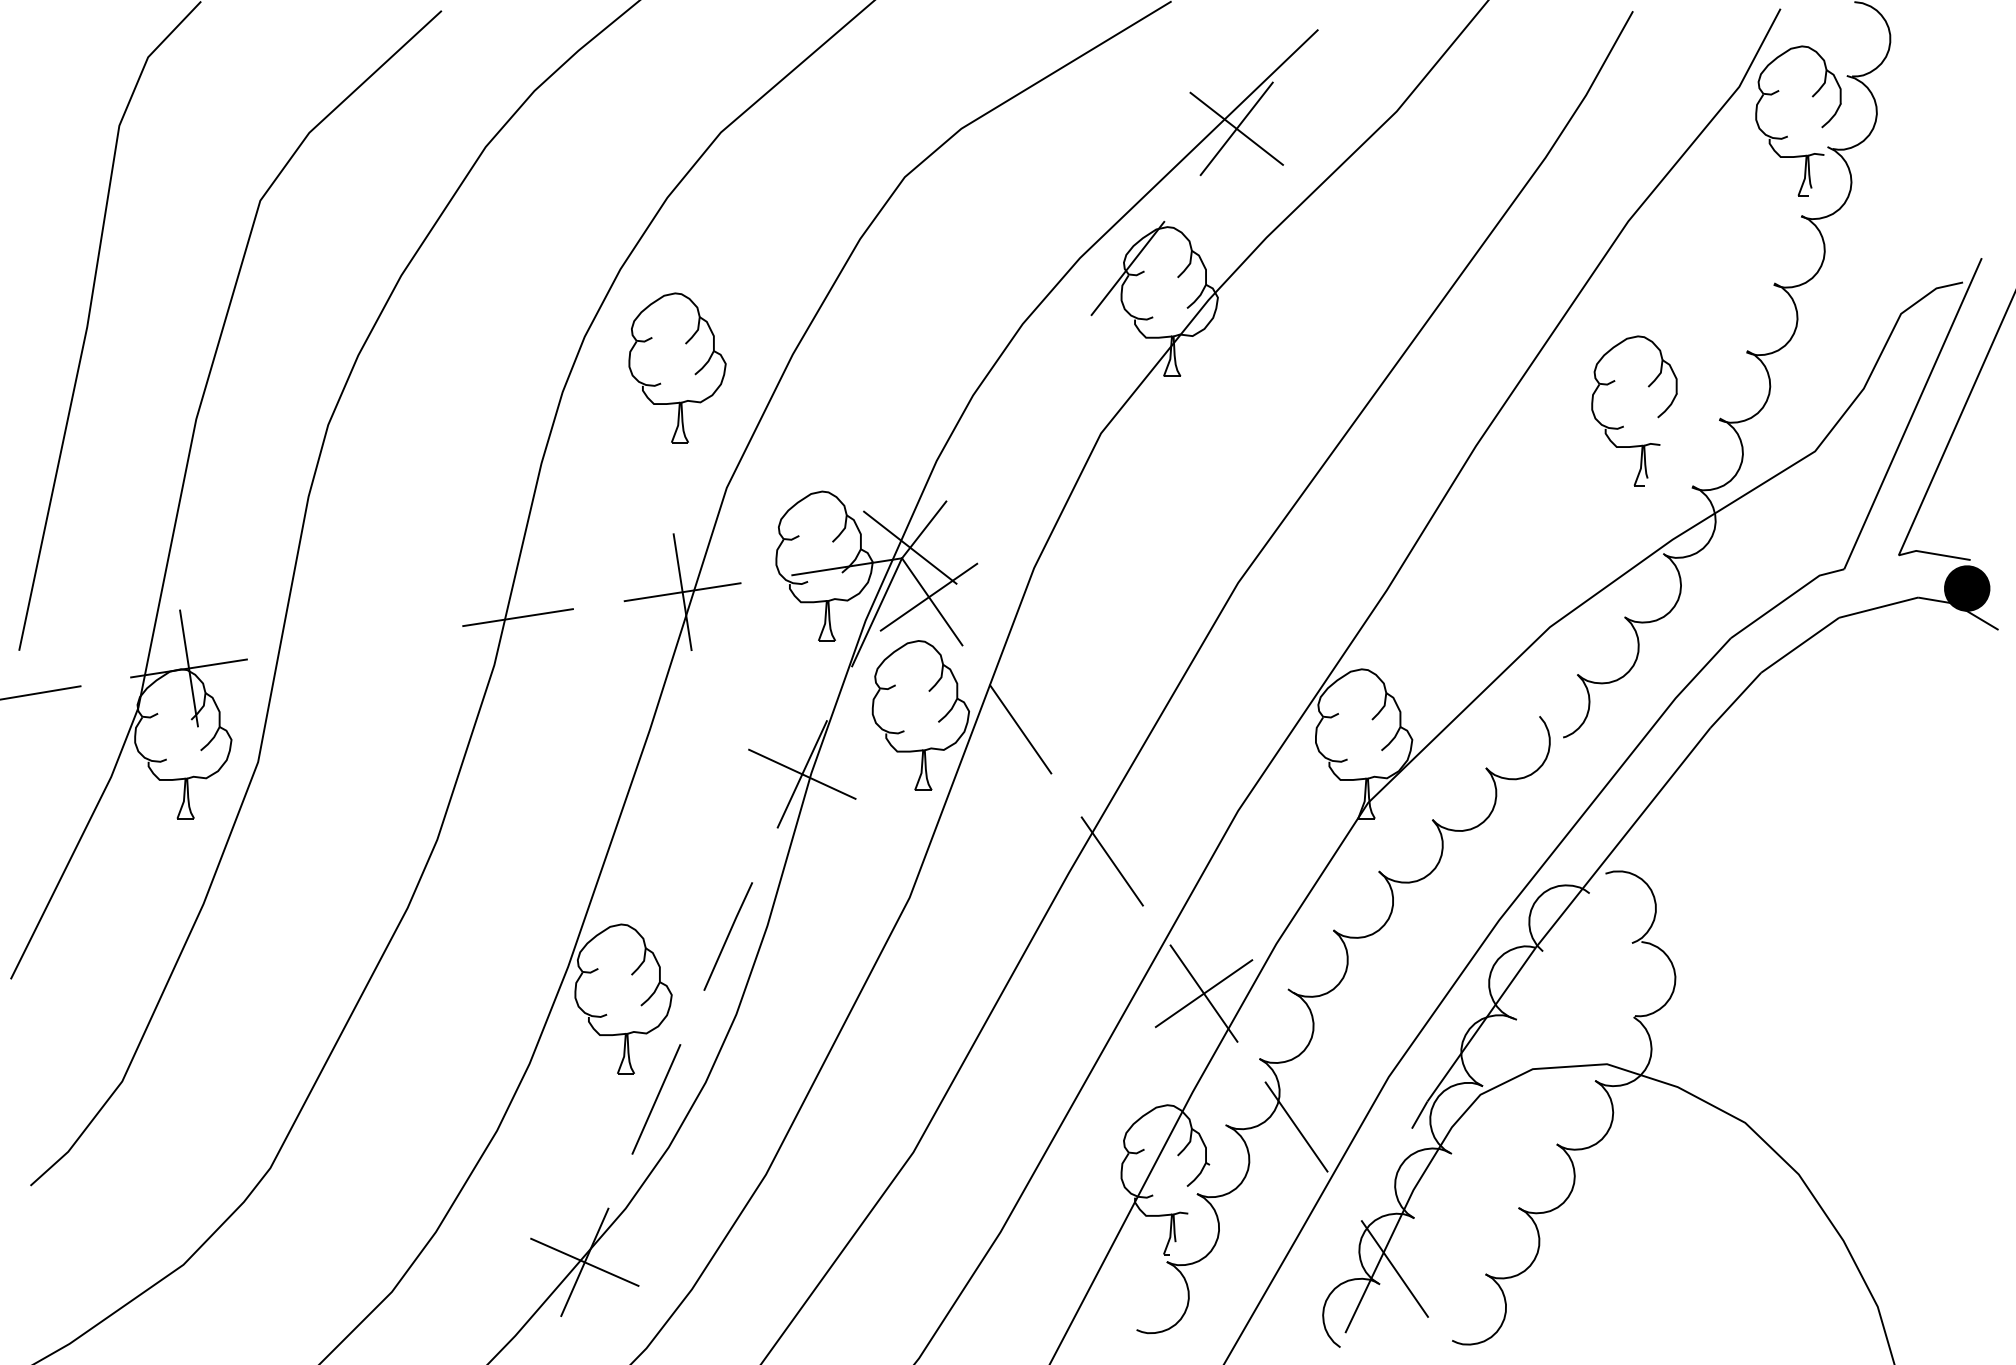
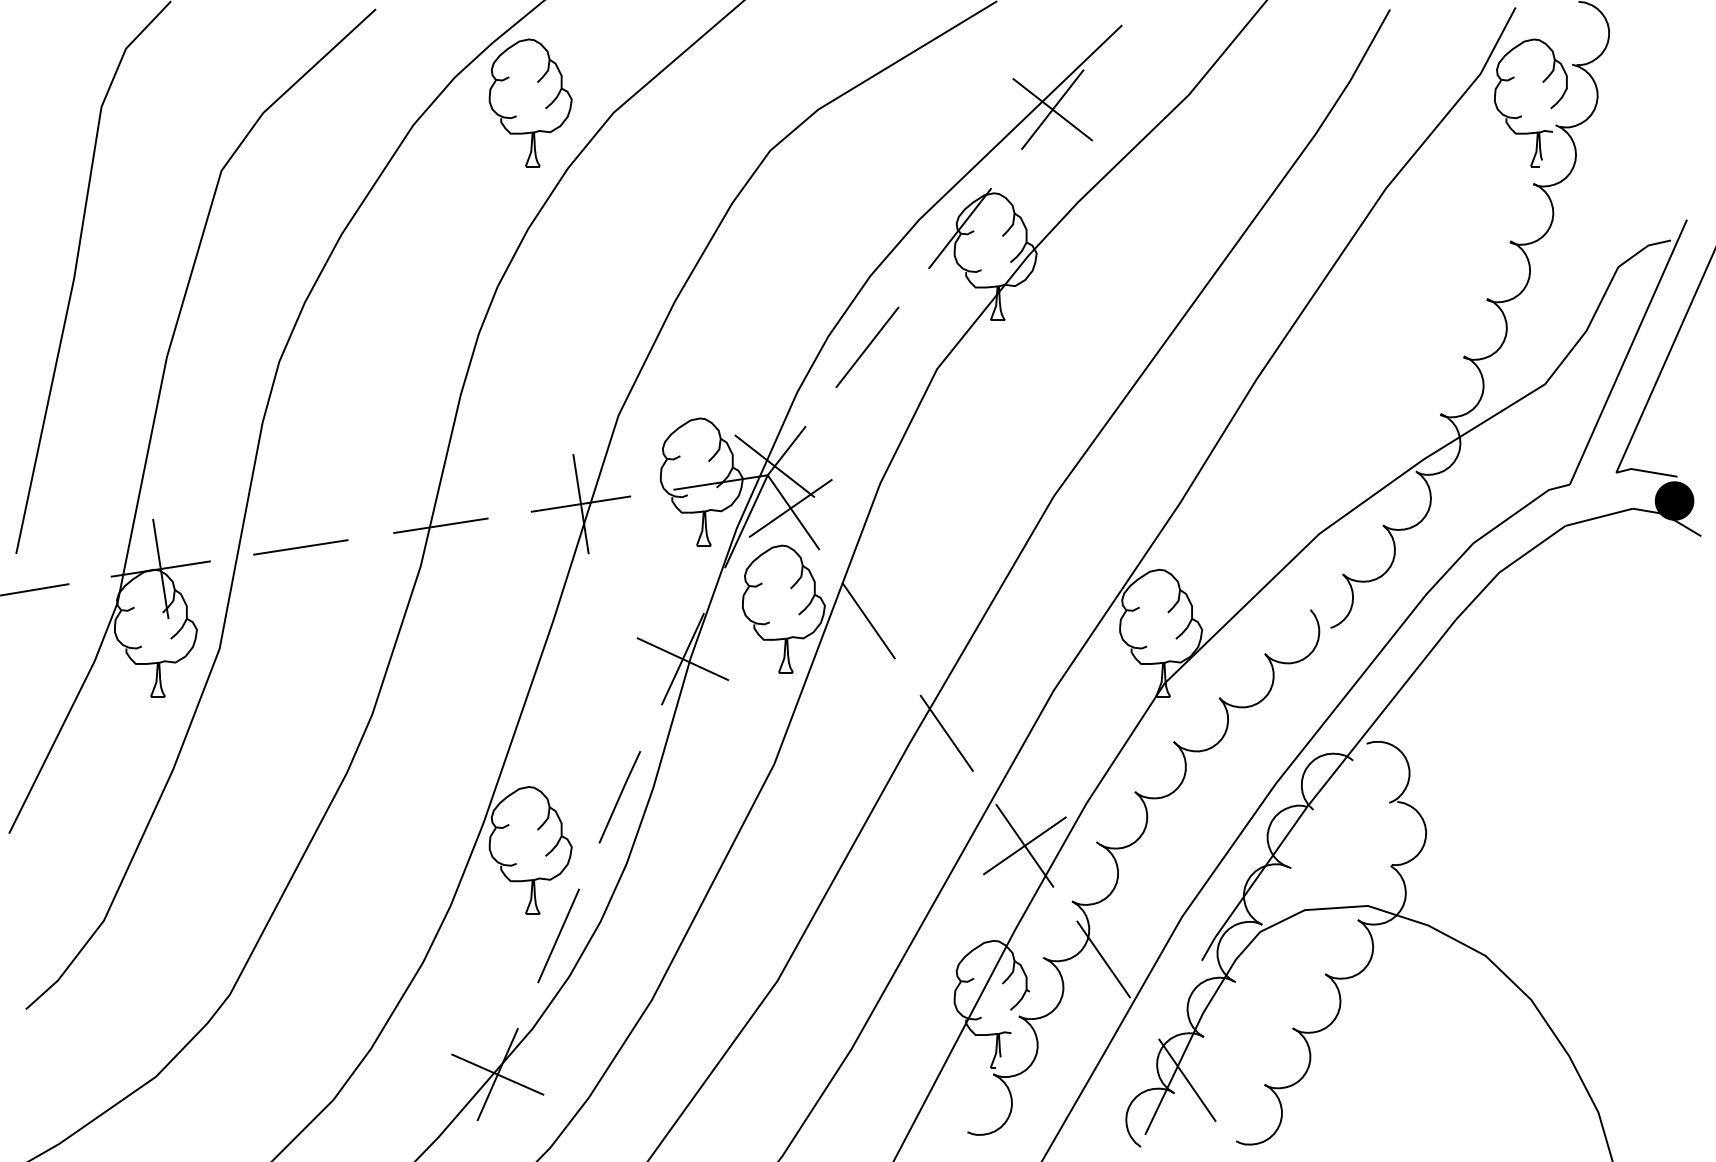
part: (677, 367) -> (530, 102), moved
line: (1018, 407) -> (866, 346), added
part: (1623, 425) -> (1381, 362), removed
line: (353, 642) -> (300, 546), added

